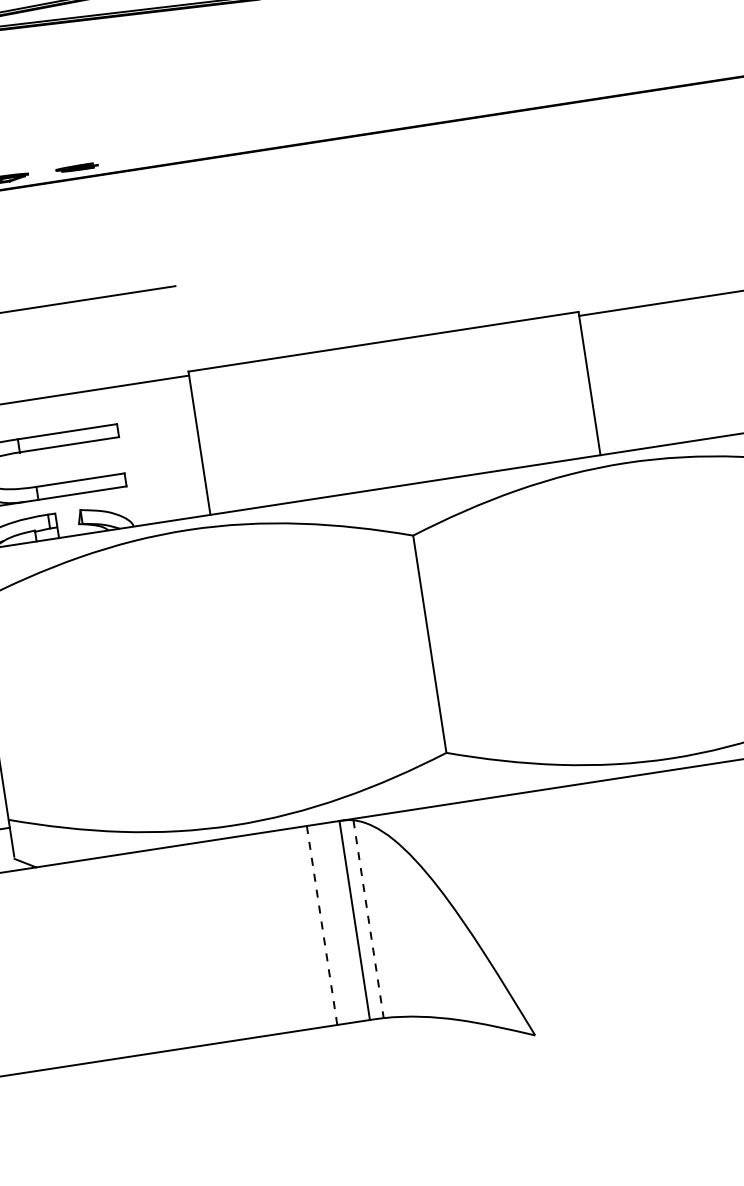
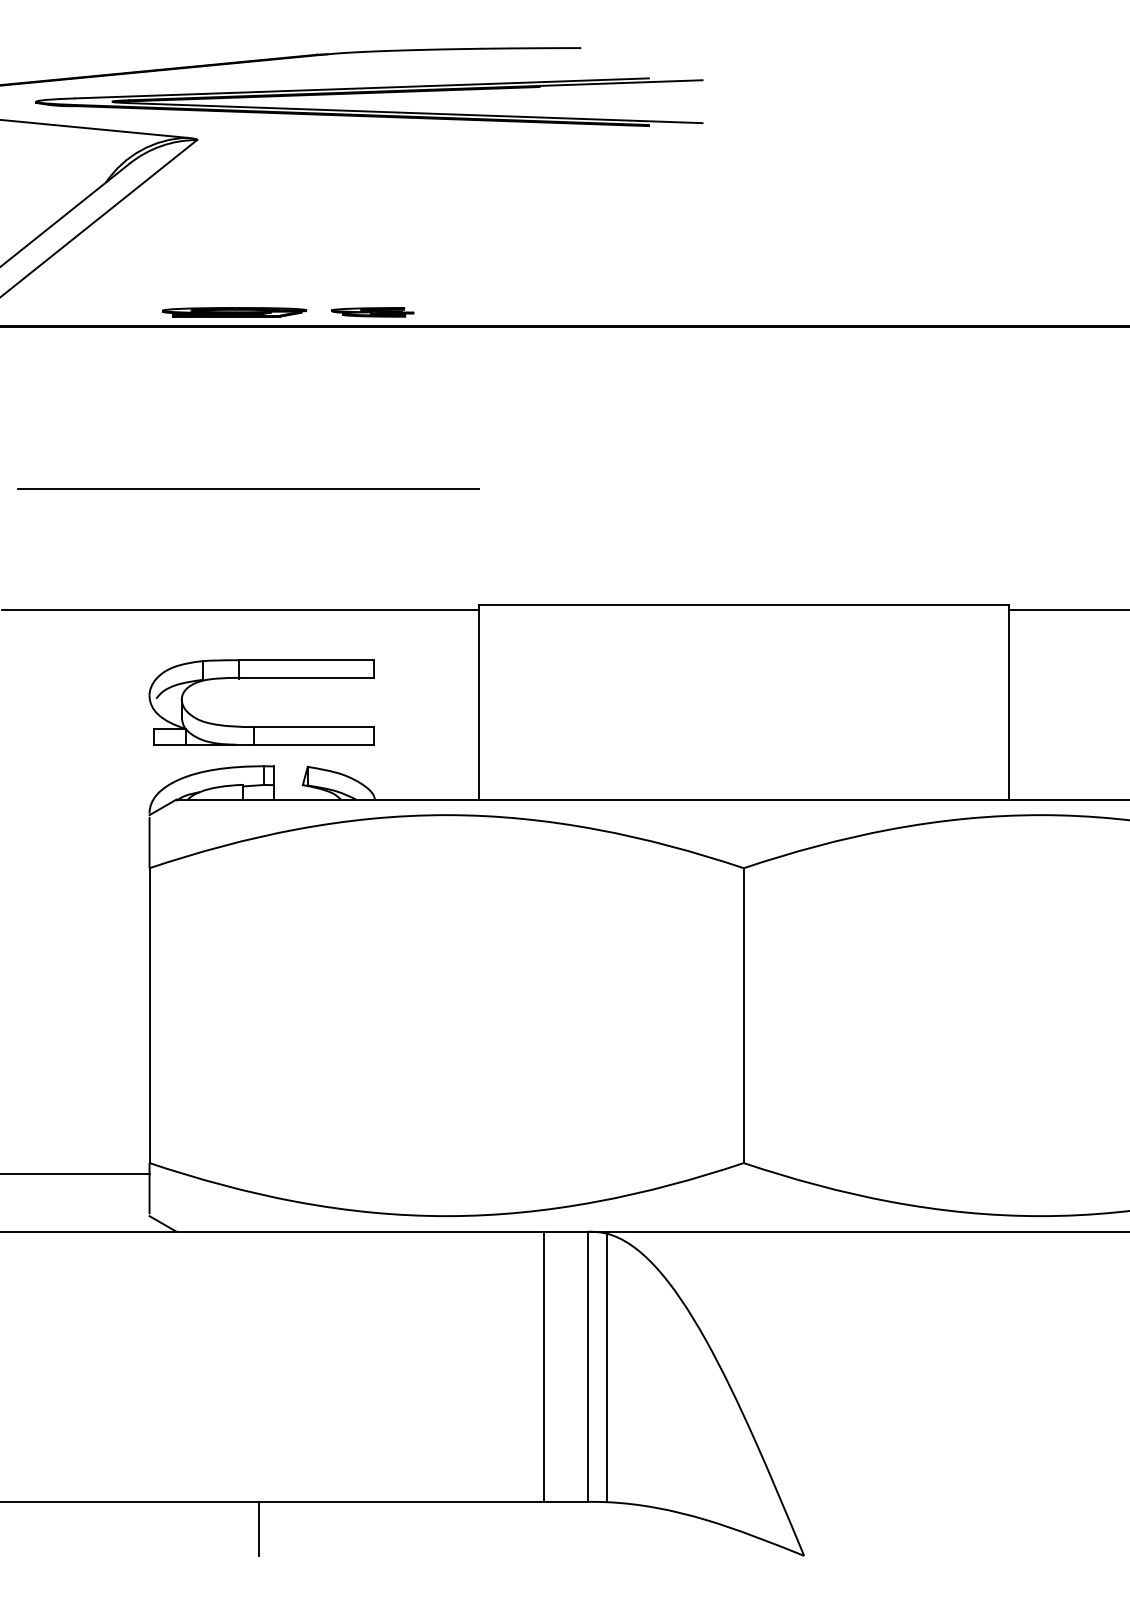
part: (77, 168) -> (372, 312), size x1.43
line: (368, 919) -> (606, 1368), dashed -> solid
line: (321, 925) -> (543, 1366), dashed -> solid
line: (130, 1076) -> (258, 1528), added

